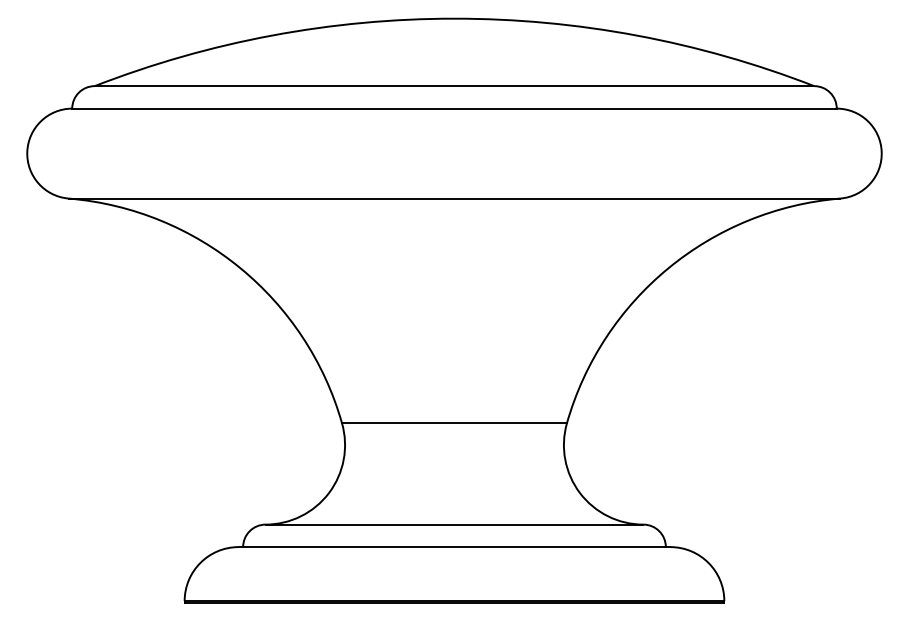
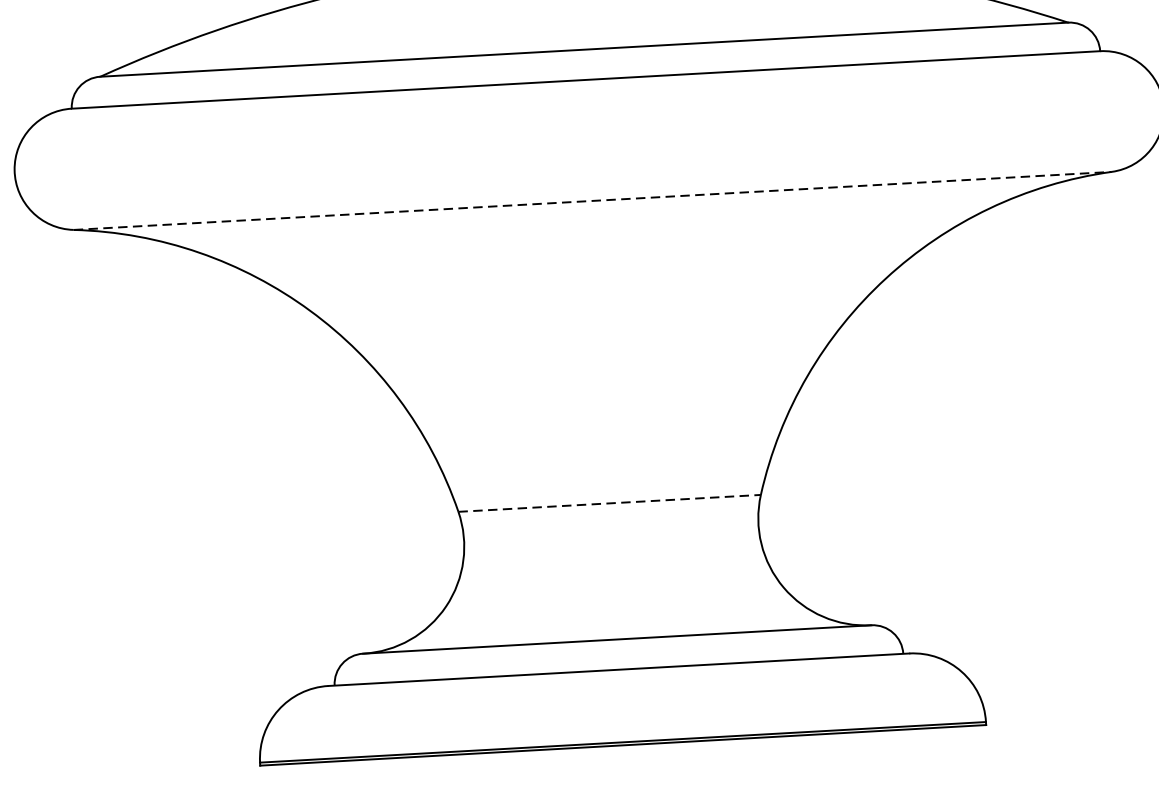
line: (454, 198) -> (592, 200), solid -> dashed
line: (454, 423) -> (609, 503), solid -> dashed

